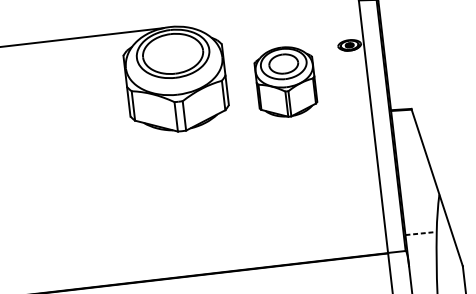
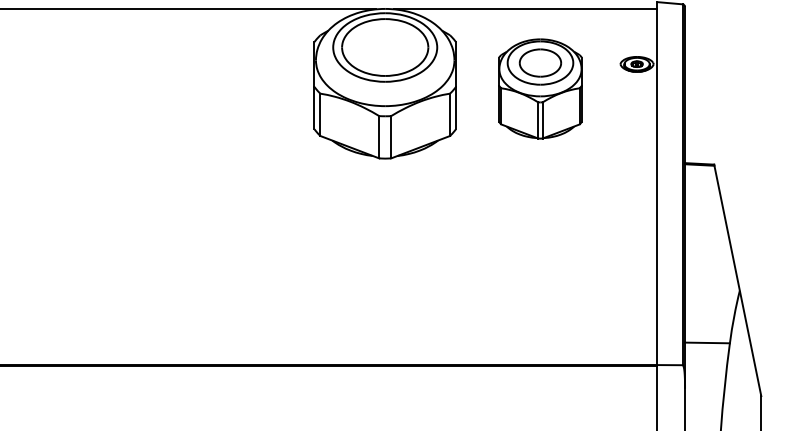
line: (267, 16) -> (525, 9), added
part: (285, 81) -> (540, 88), moved
line: (421, 233) -> (707, 342), dashed -> solid

